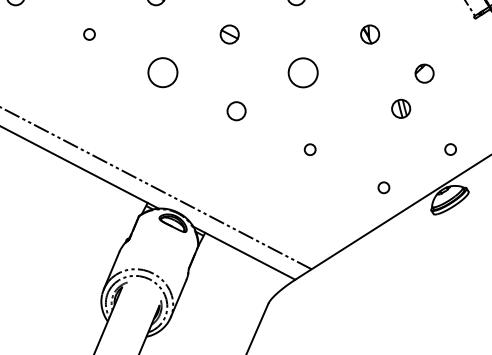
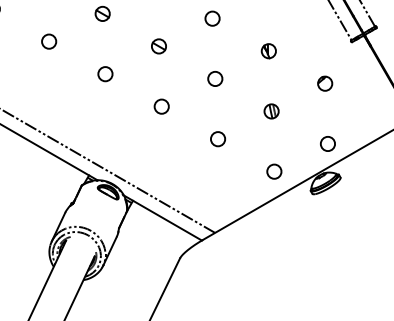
circle: (89, 34) -> (49, 41), size x1.67
circle: (303, 72) -> (215, 78), size x0.62
circle: (163, 73) -> (105, 74), size x0.62
part: (425, 73) -> (325, 83), moved
part: (401, 108) -> (271, 111), moved
circle: (450, 148) -> (327, 143), size x1.67
circle: (309, 149) -> (217, 139), size x1.67
circle: (384, 187) -> (274, 171), size x1.67

